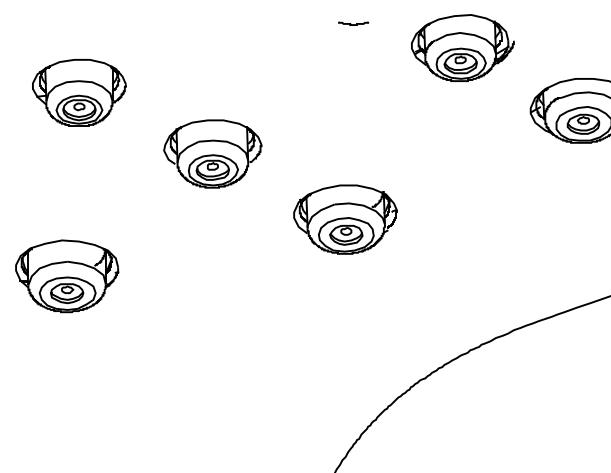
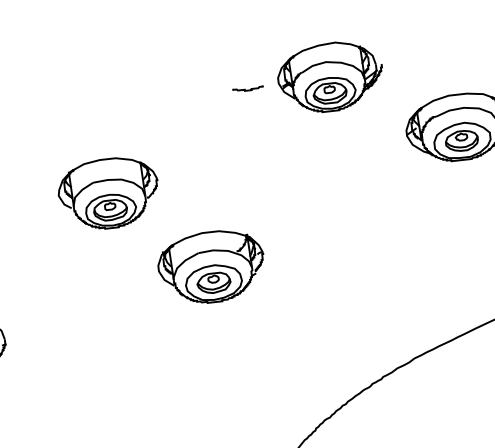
curve: (353, 24) -> (248, 89), moved
part: (212, 153) -> (108, 193), moved
part: (345, 219) -> (211, 267), moved

